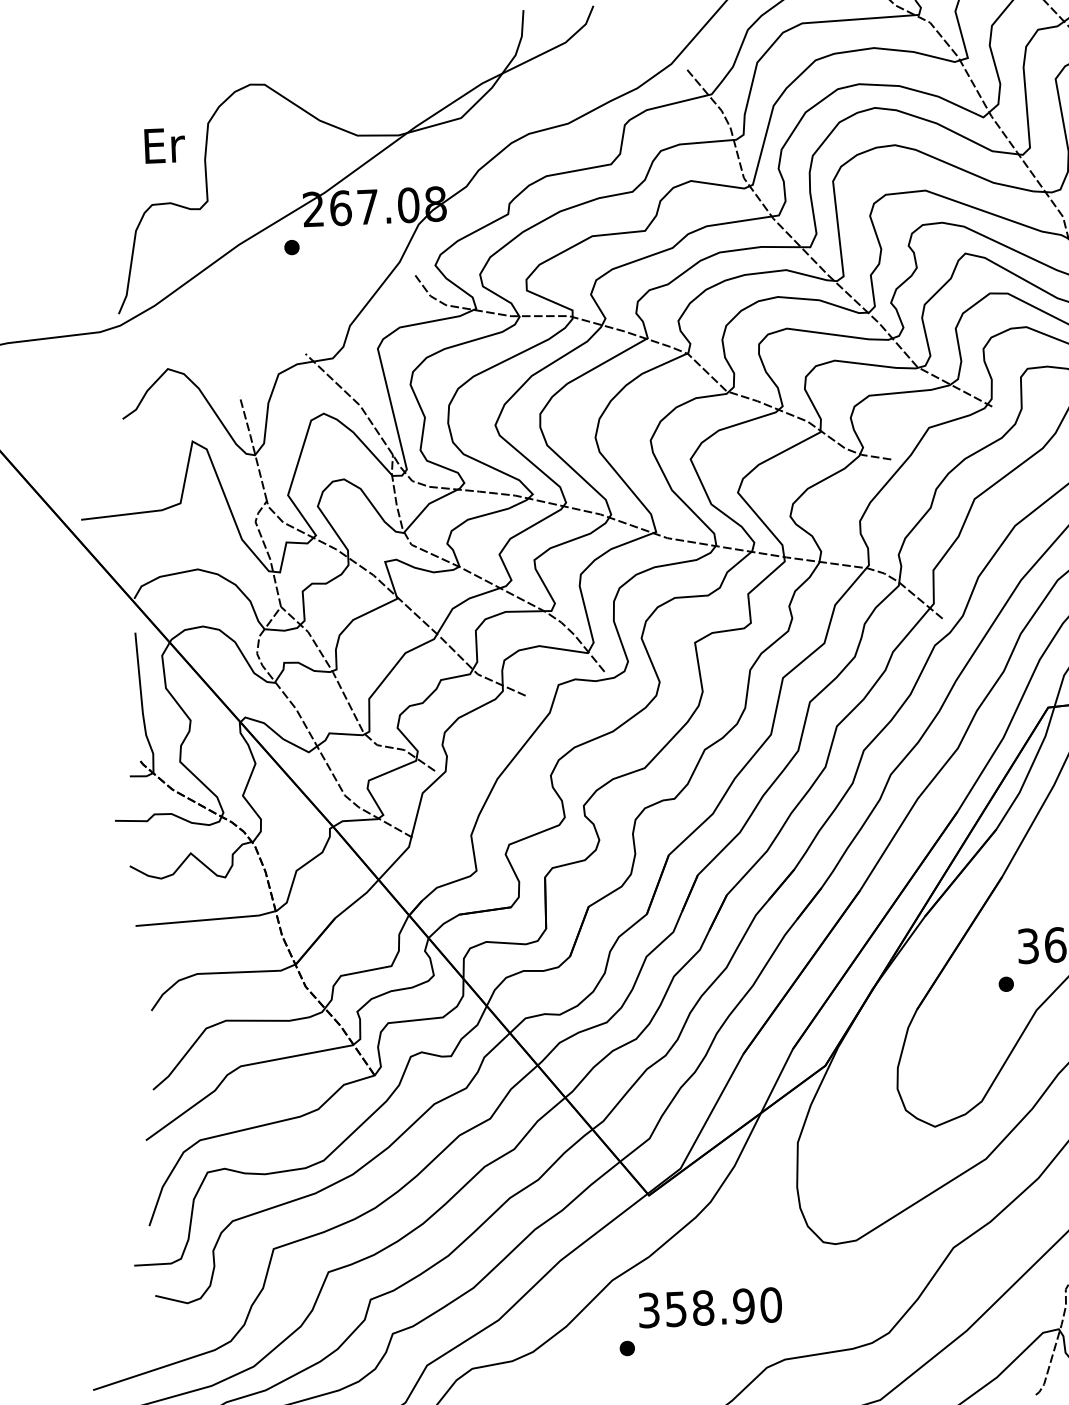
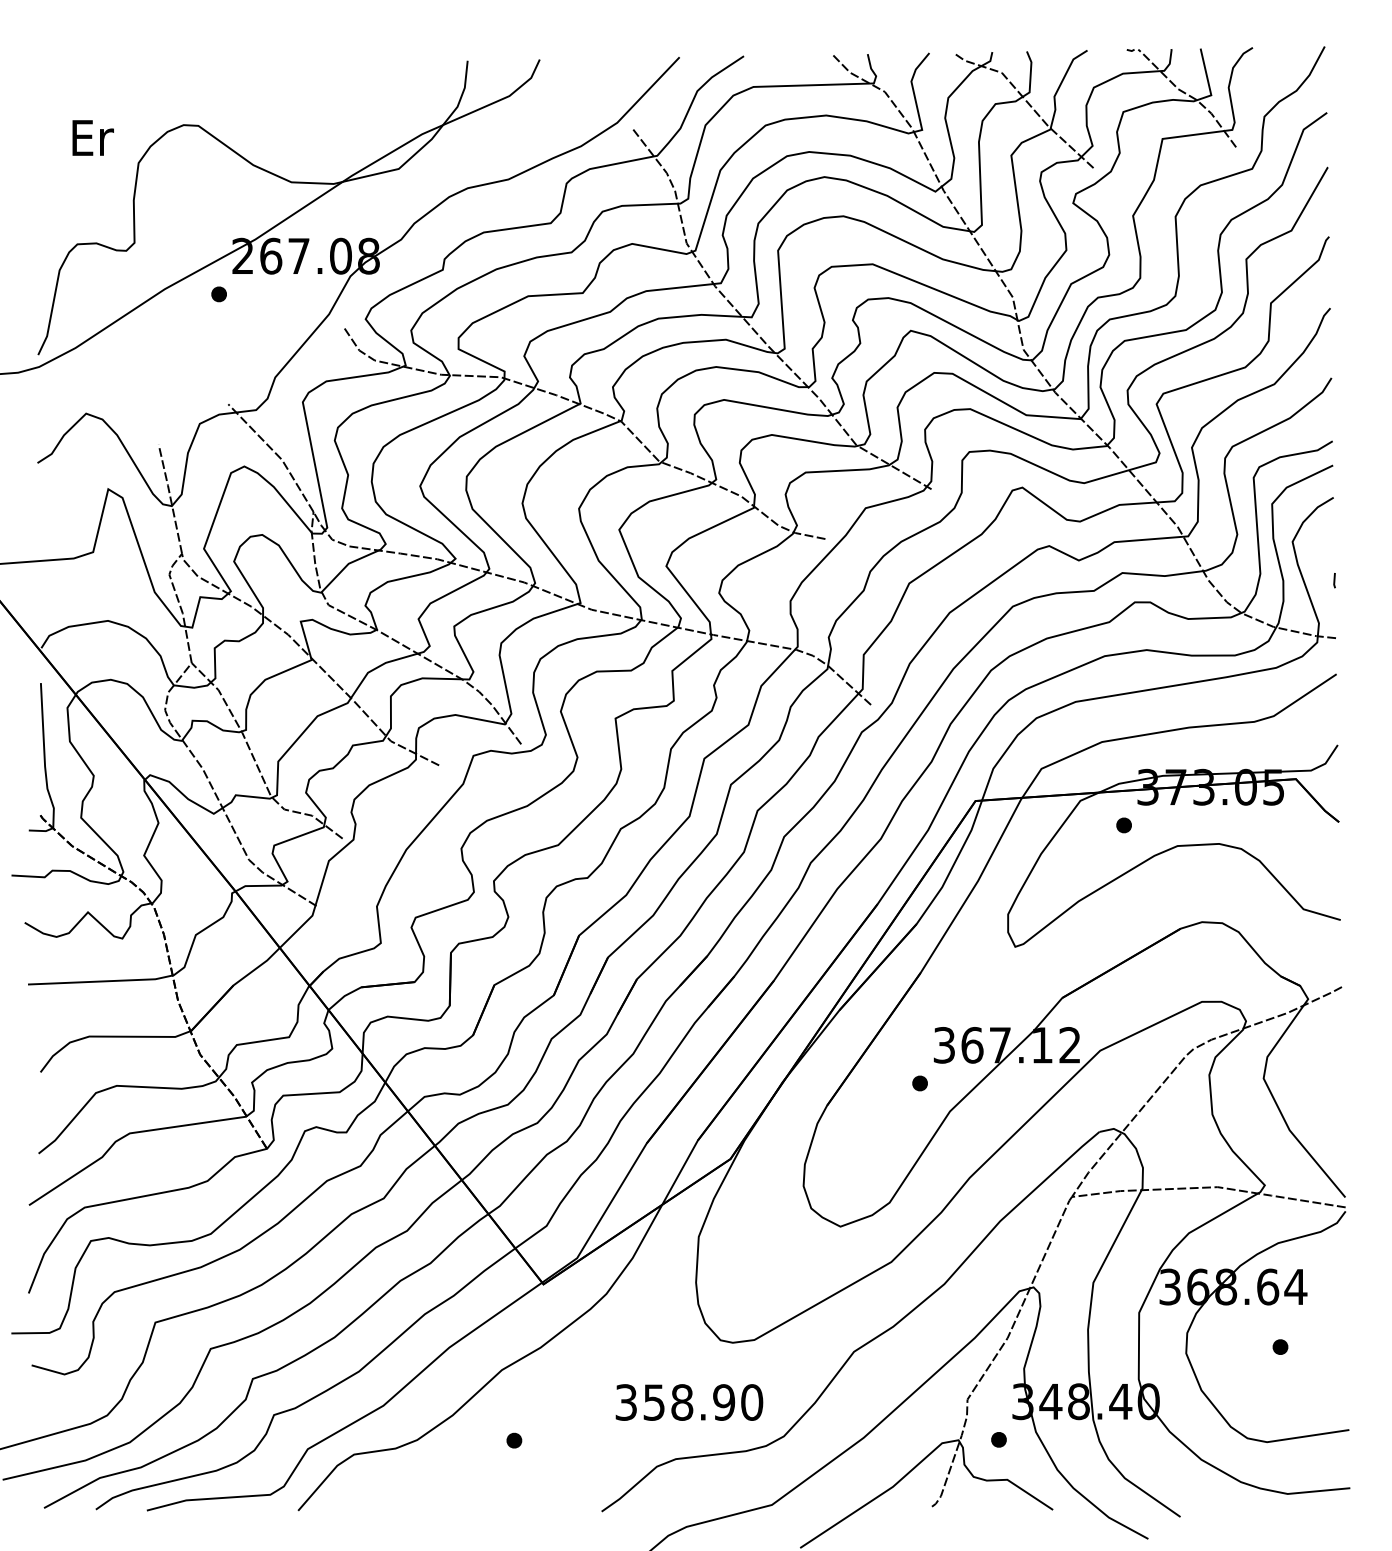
text: (164, 145) -> (92, 137), moved
text: (710, 1307) -> (689, 1402), moved

